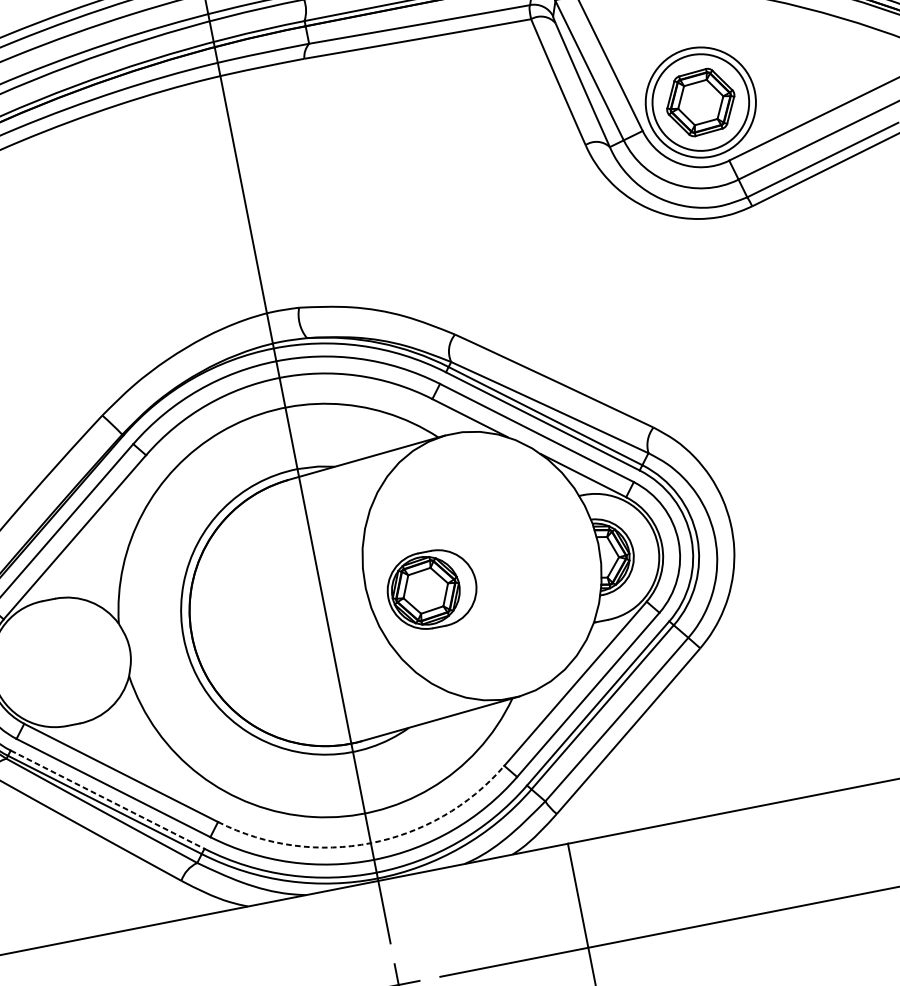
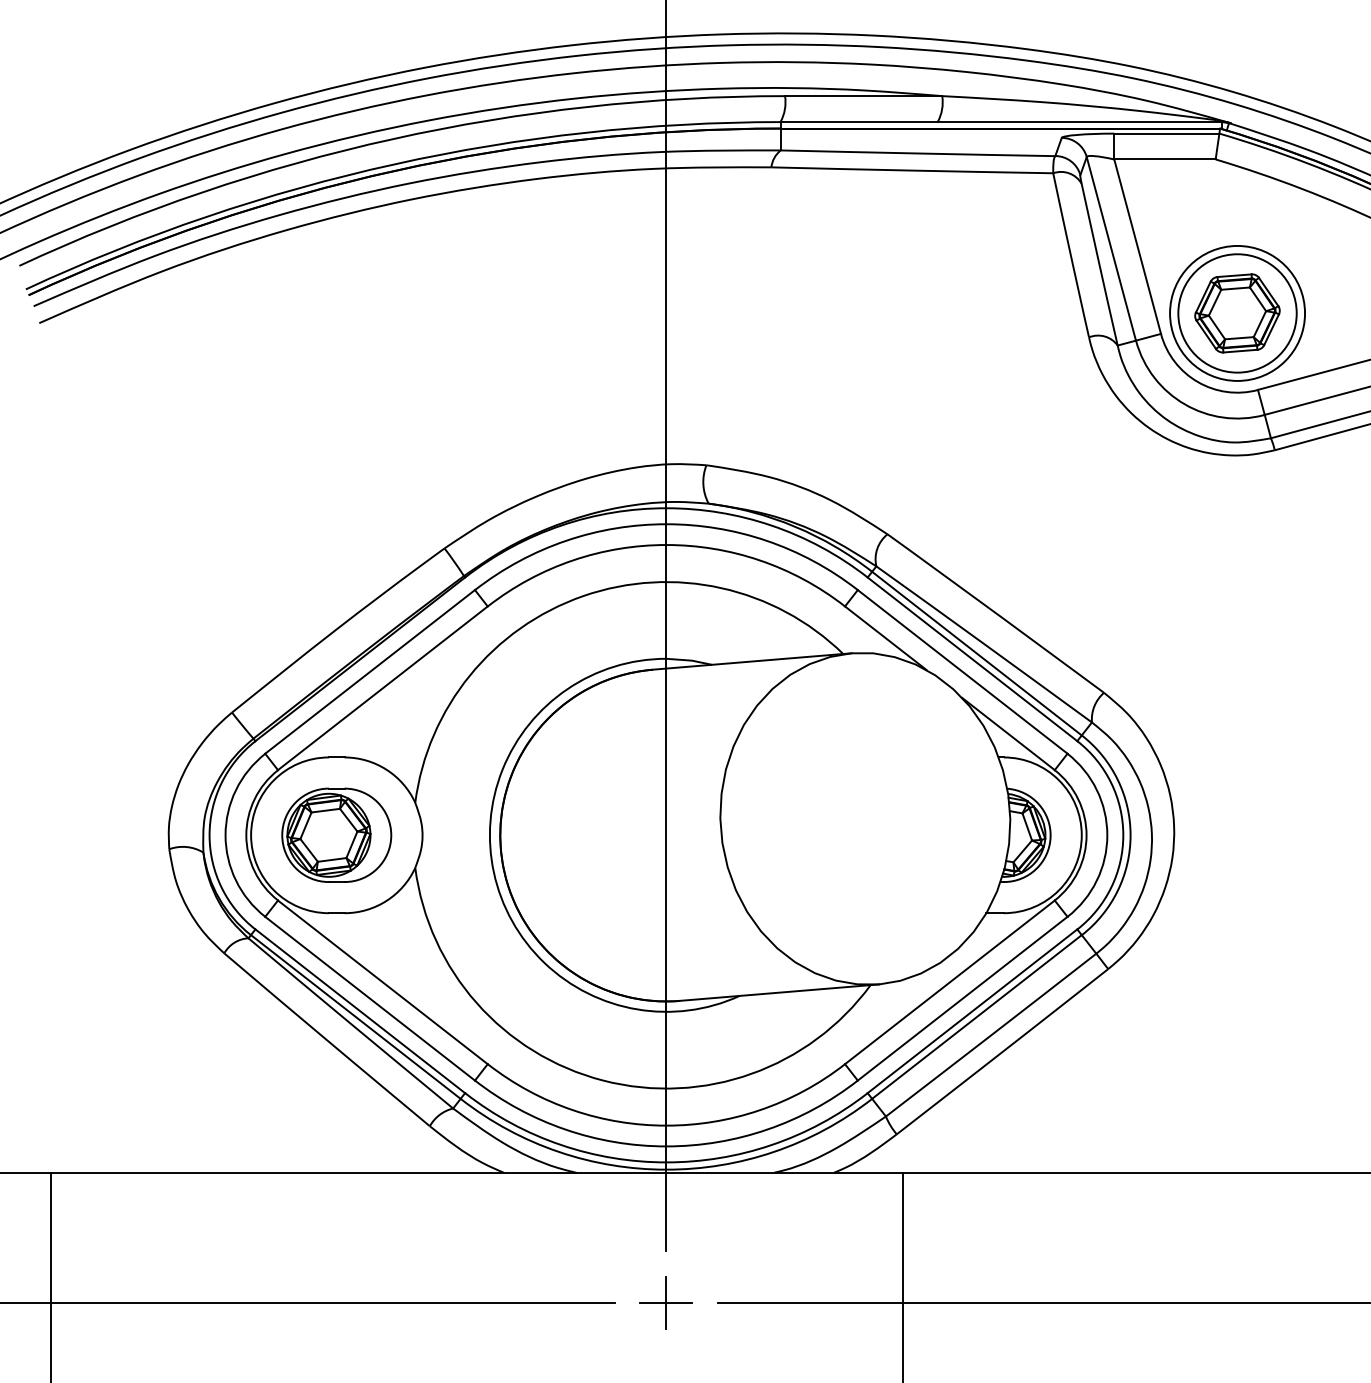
part: (431, 588) -> (336, 834), moved
line: (107, 799) -> (360, 1011), dashed -> solid
arc: (370, 843) -> (666, 1125), dashed -> solid

